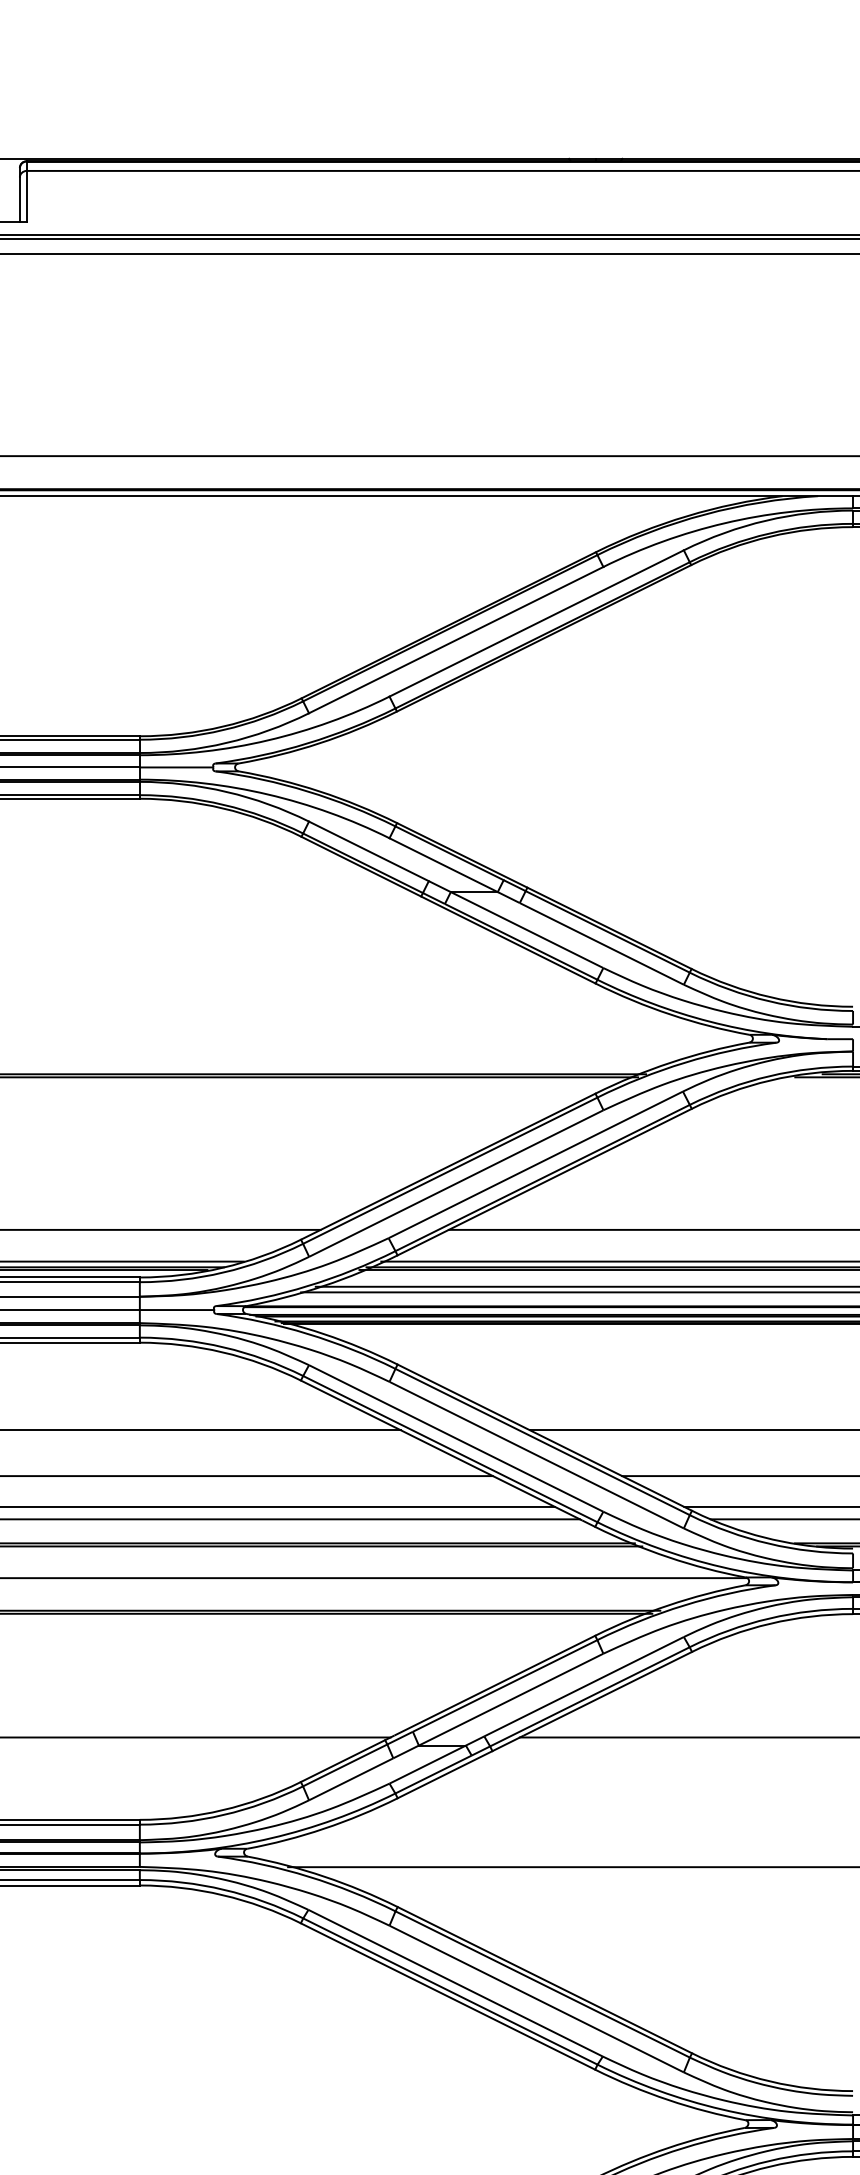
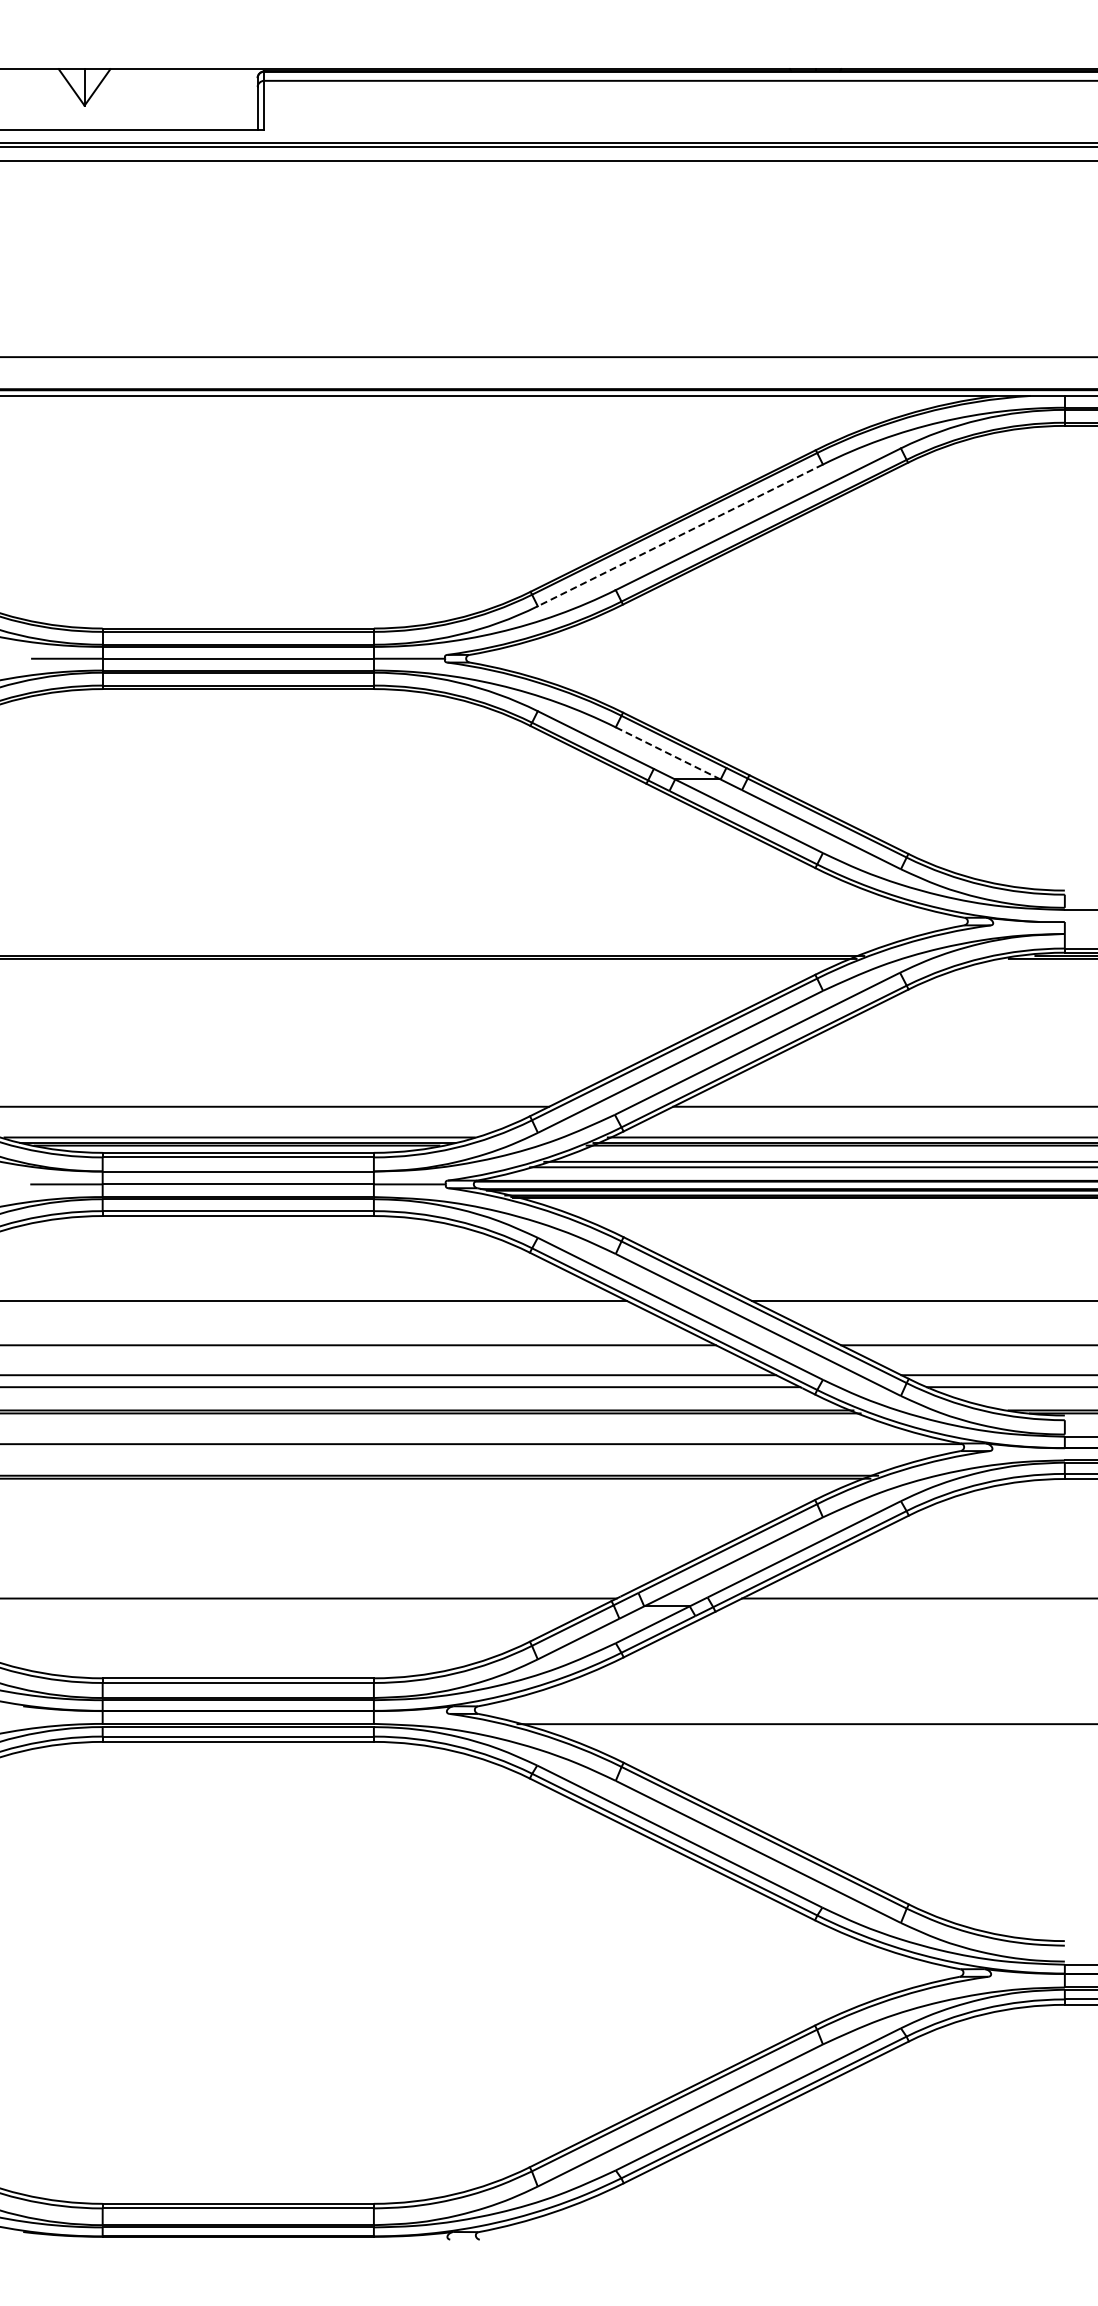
line: (455, 640) -> (679, 535), solid -> dashed
line: (443, 865) -> (668, 753), solid -> dashed

